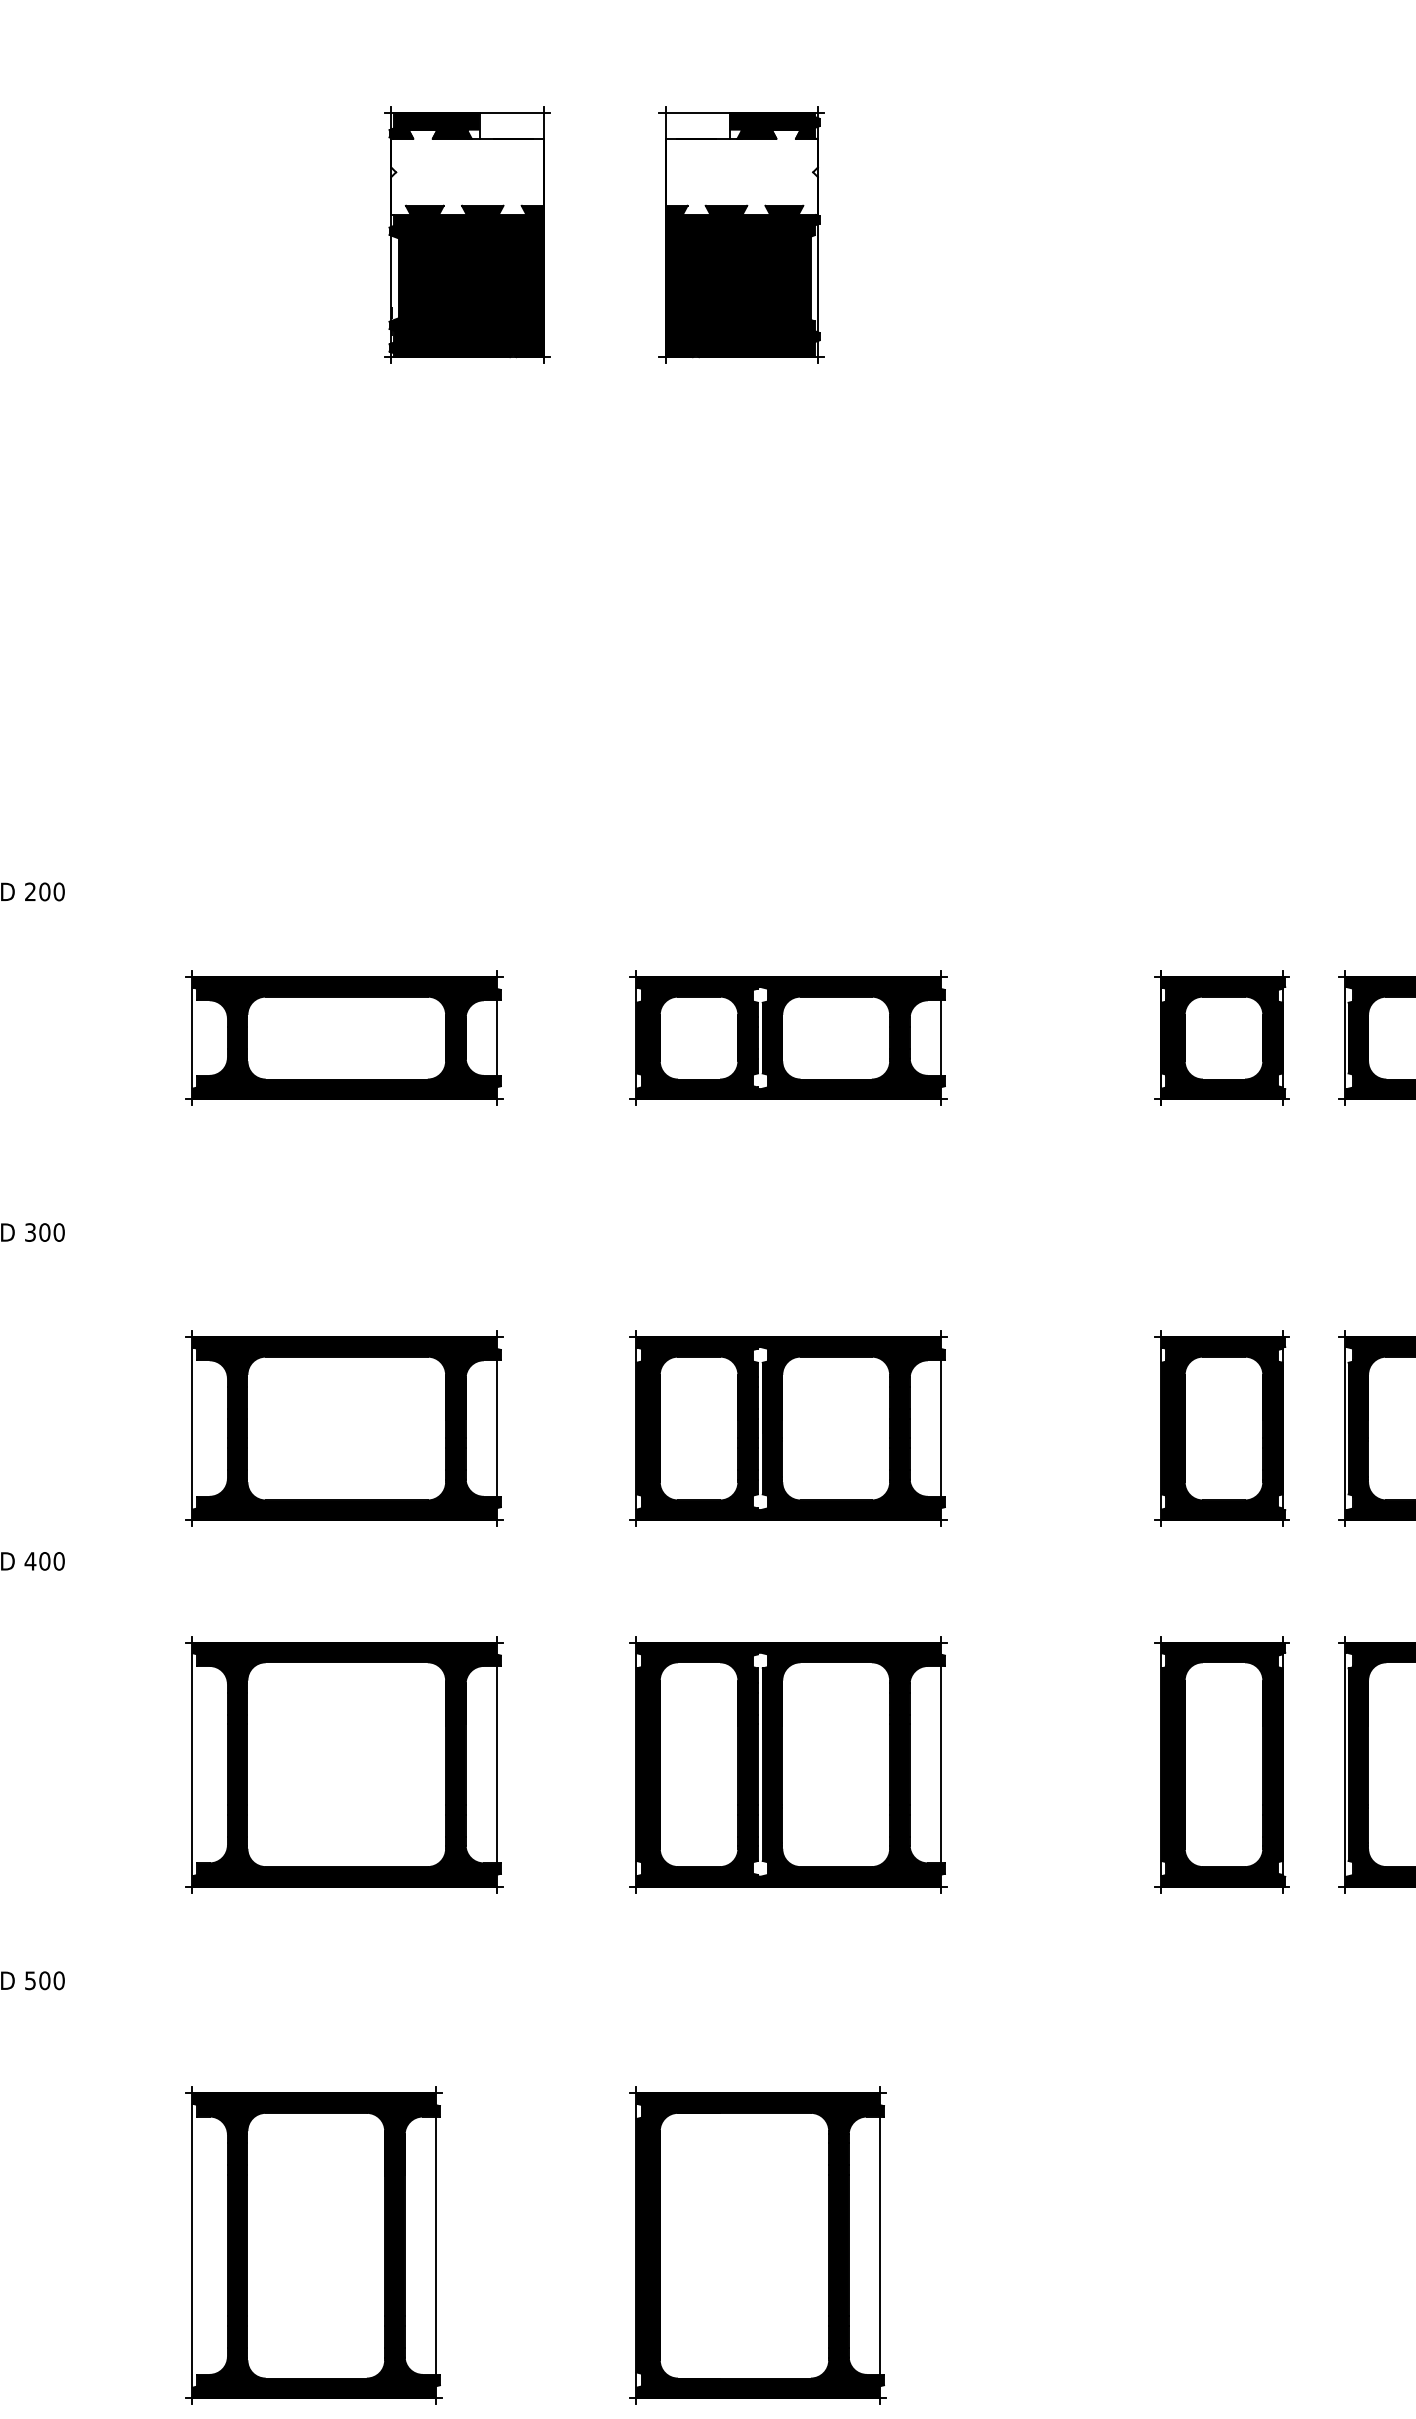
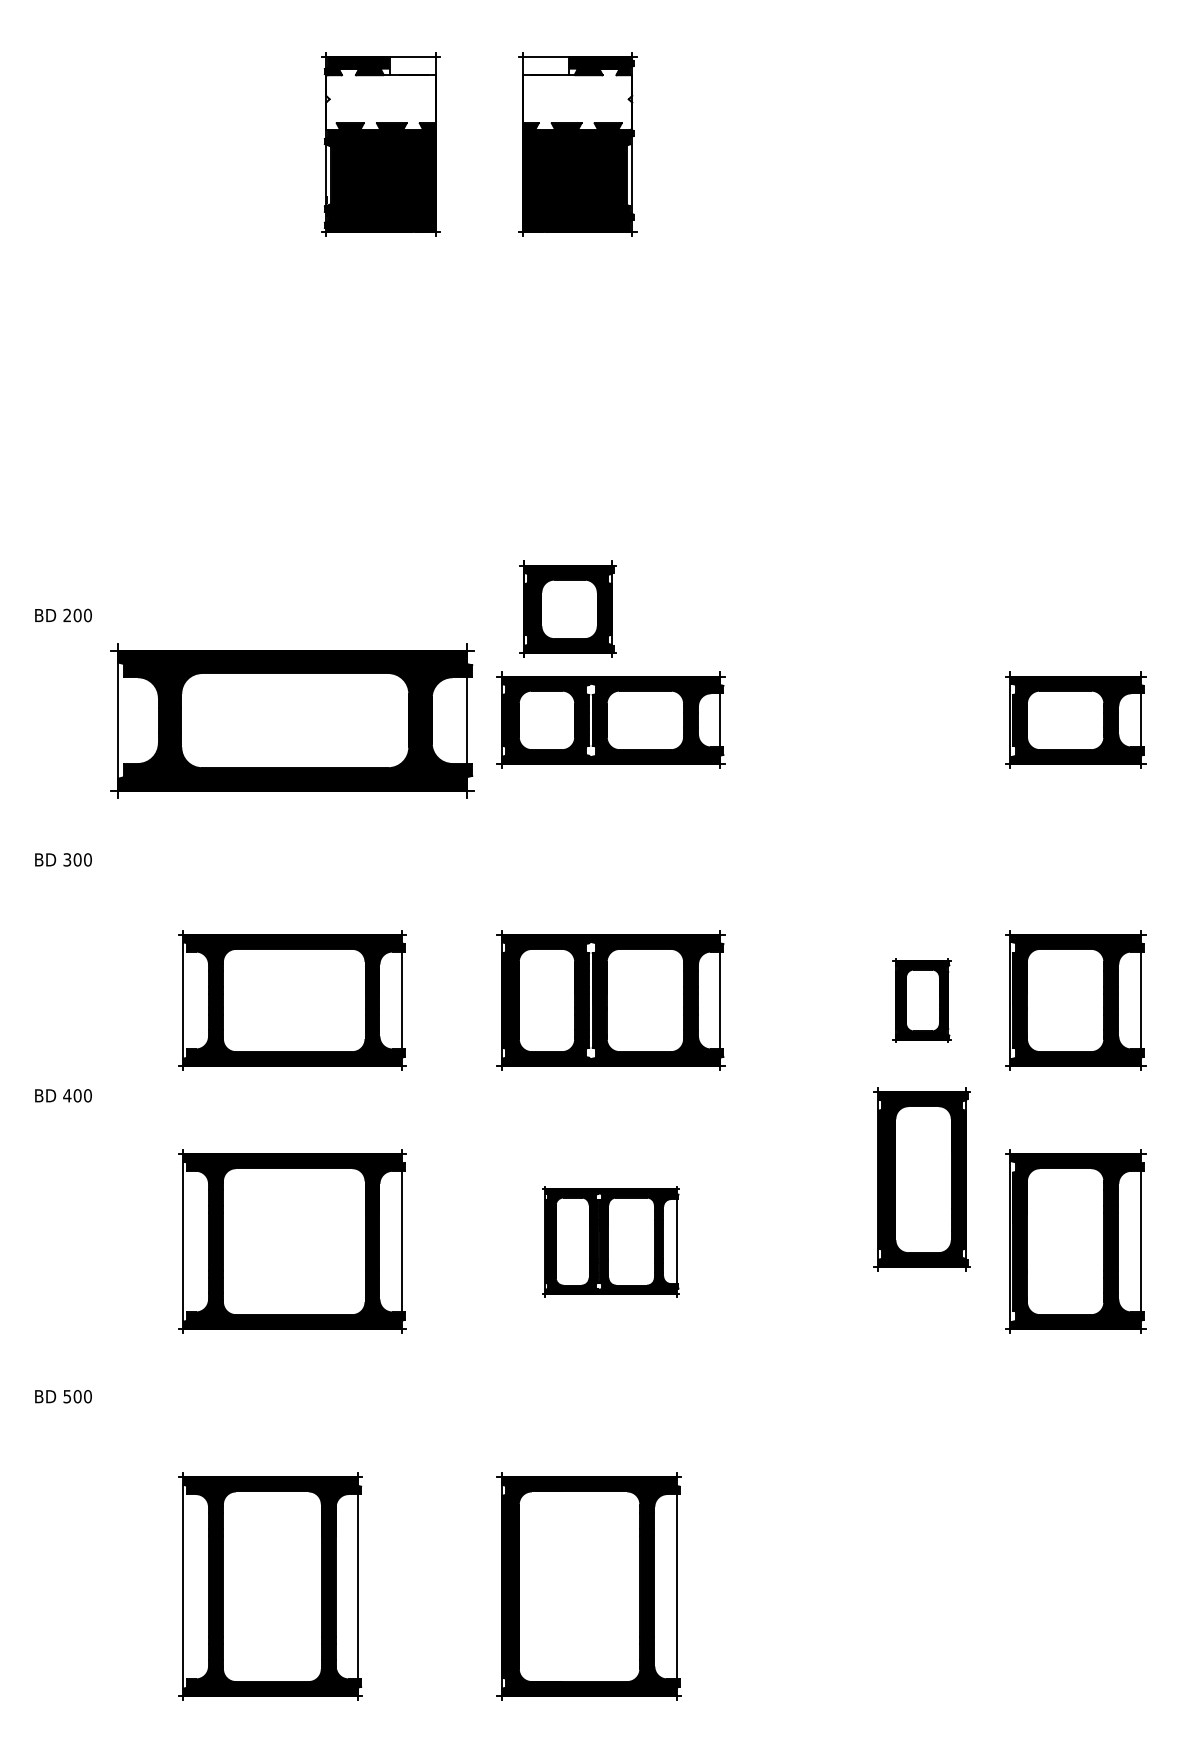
part: (344, 1036) -> (292, 719), size x1.6
part: (1221, 1036) -> (567, 608), moved
part: (1221, 1428) -> (921, 1000), size x0.6
part: (787, 1764) -> (610, 1241), size x0.6
part: (1221, 1764) -> (921, 1179), moved

